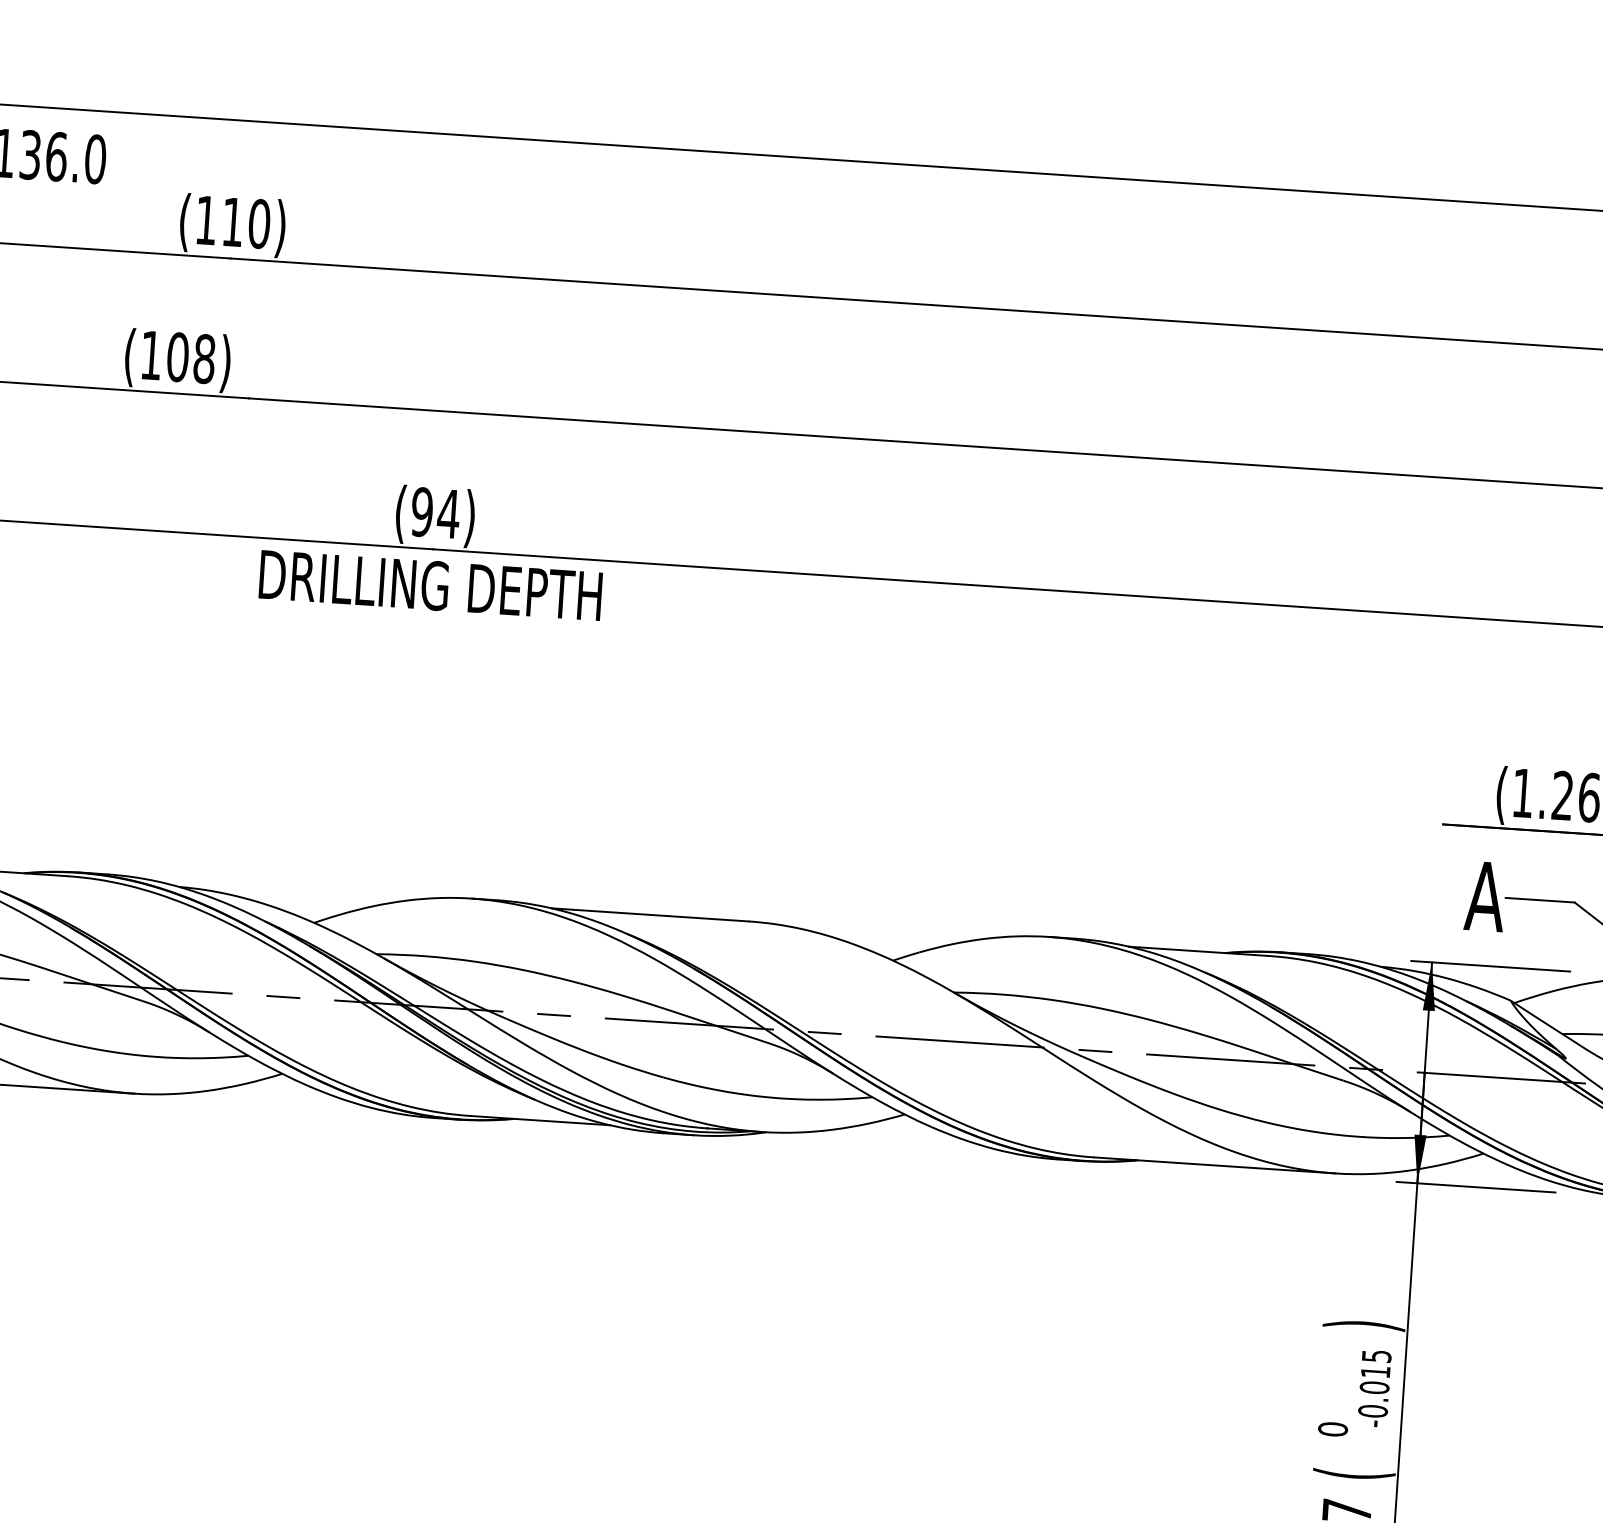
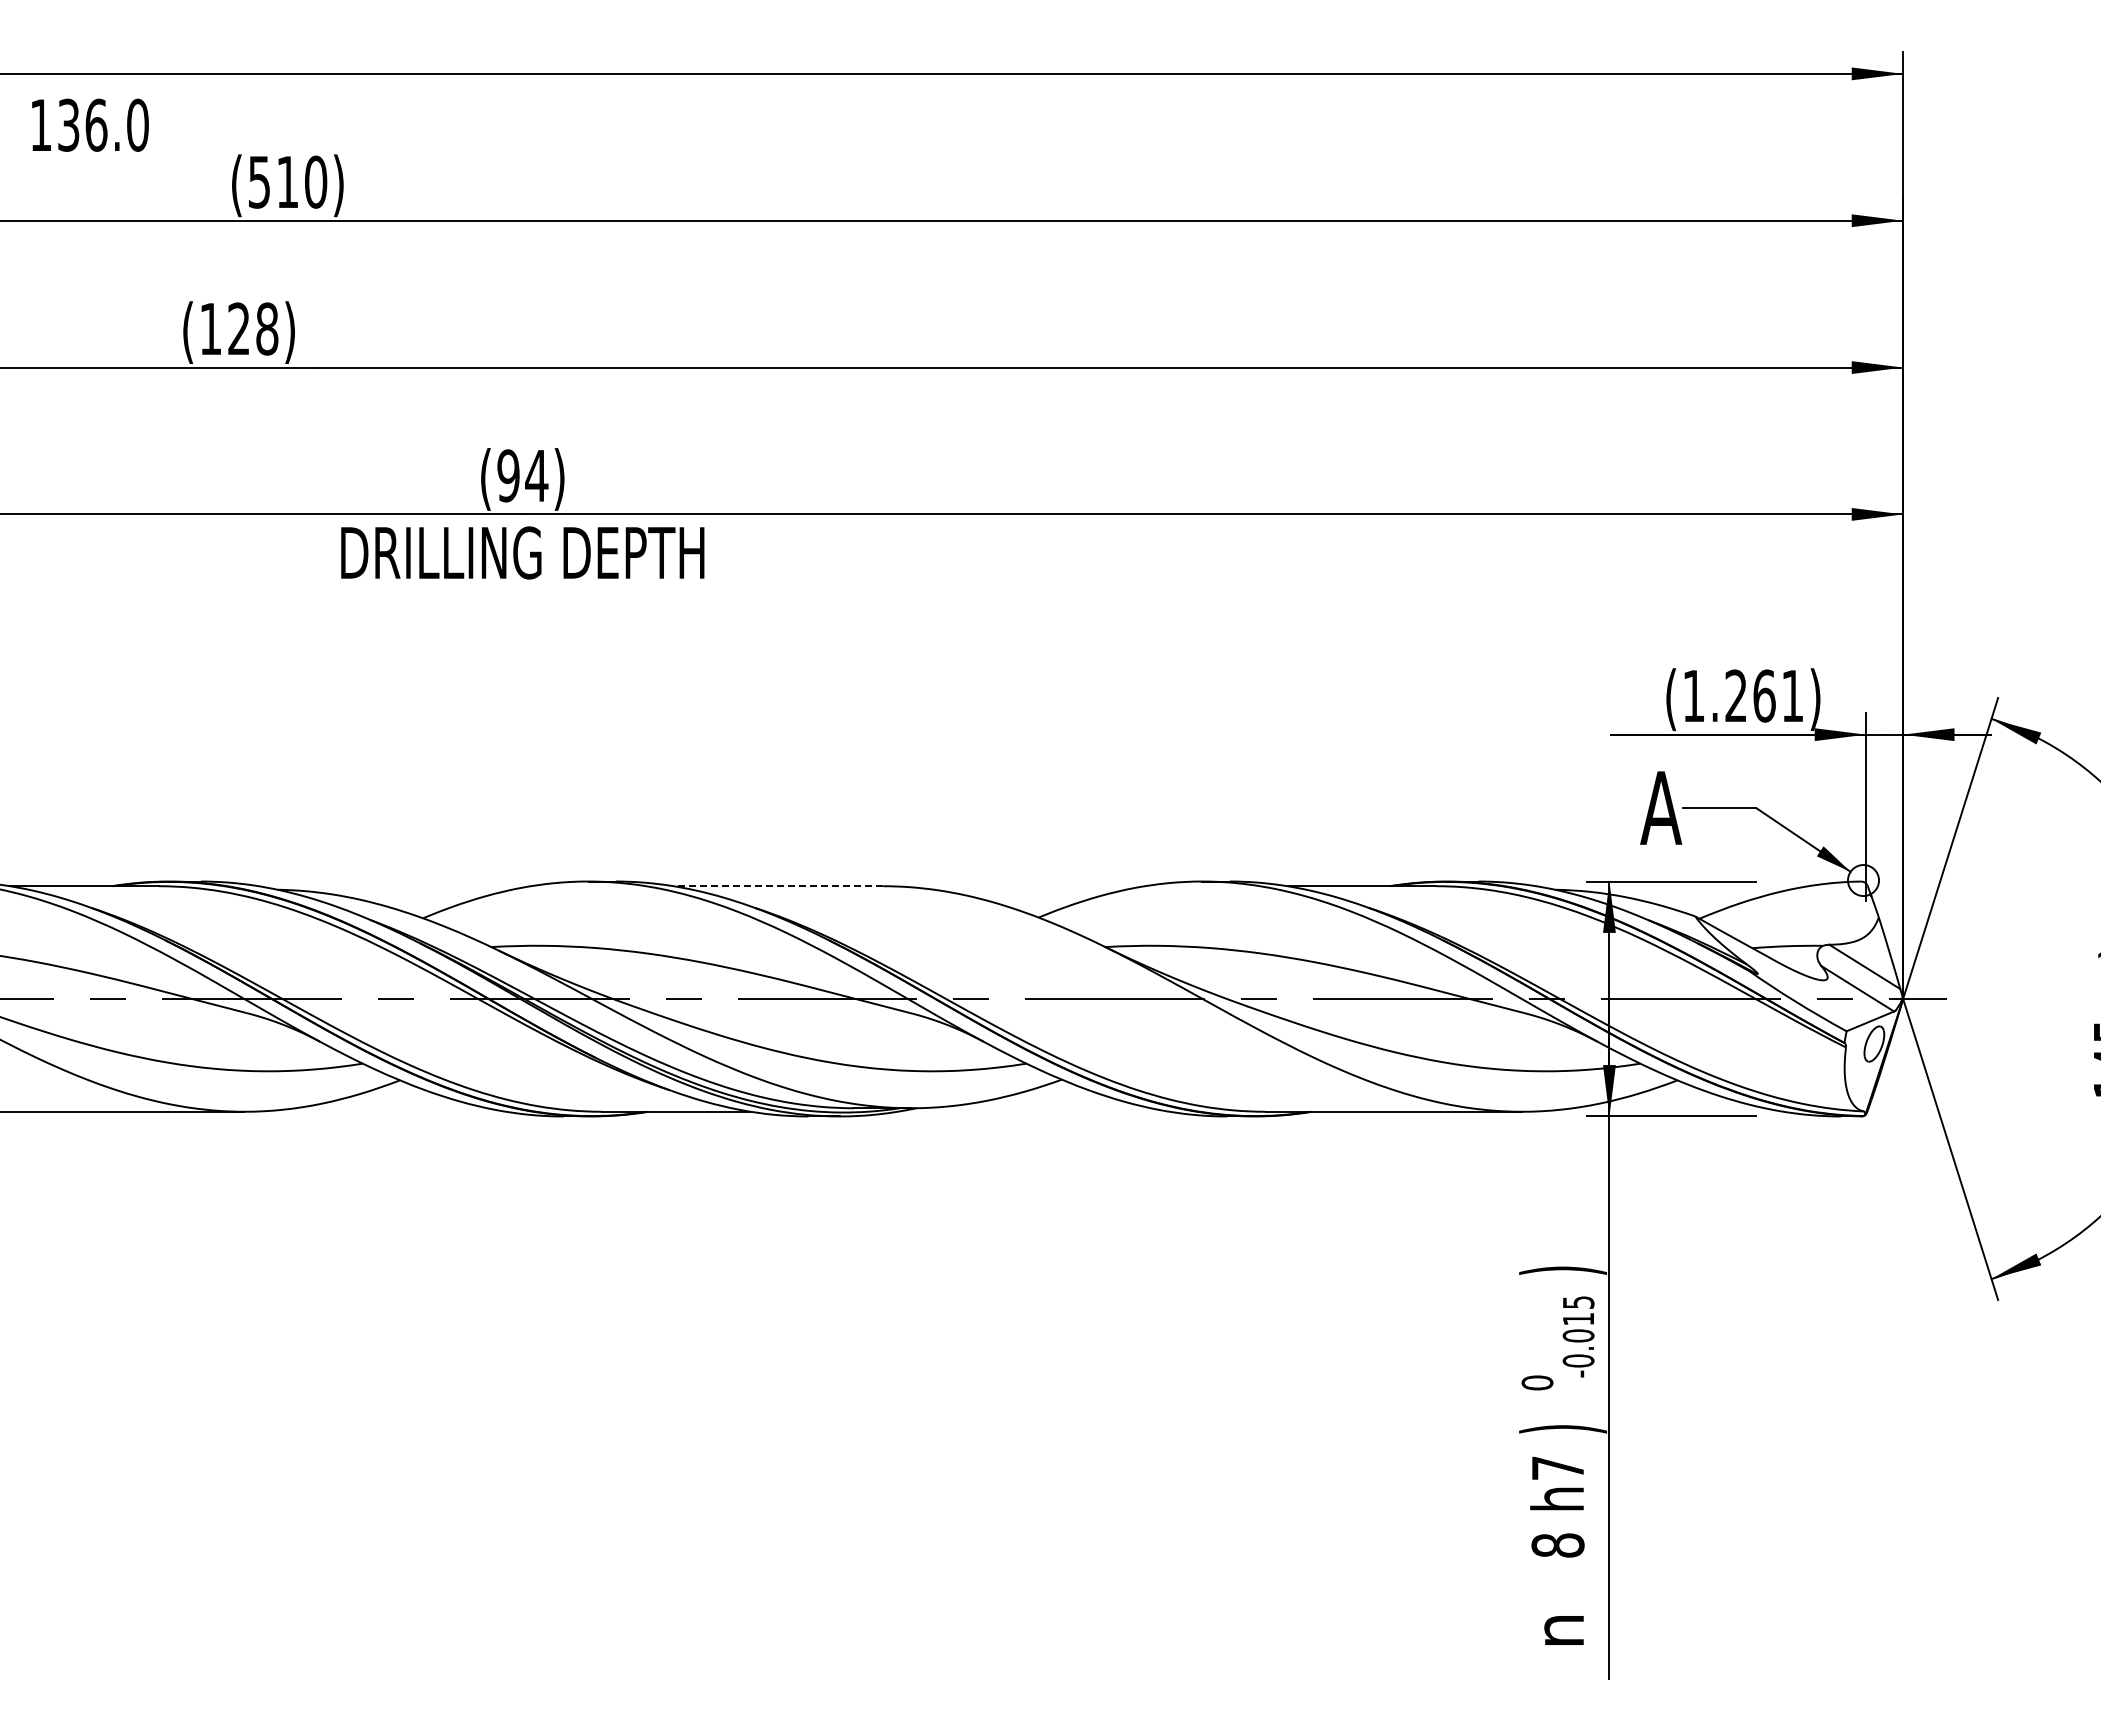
text: (206, 220) -> (259, 182), (110) -> (510)
text: (178, 356) -> (239, 328), (108) -> (128)
line: (650, 915) -> (778, 886), solid -> dashed
text: (1353, 1474) -> (1562, 1429), ( -> )

